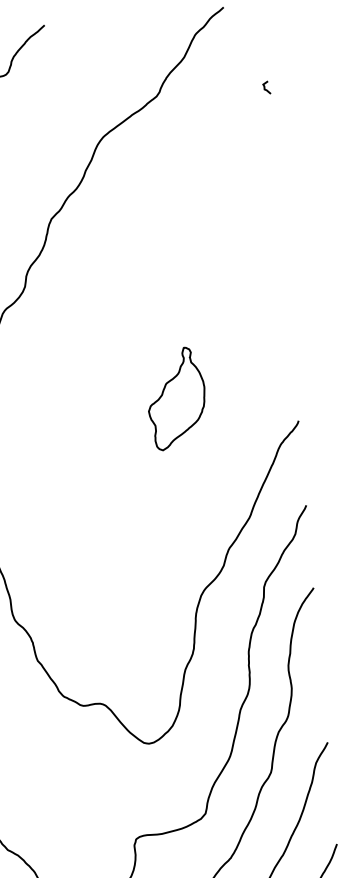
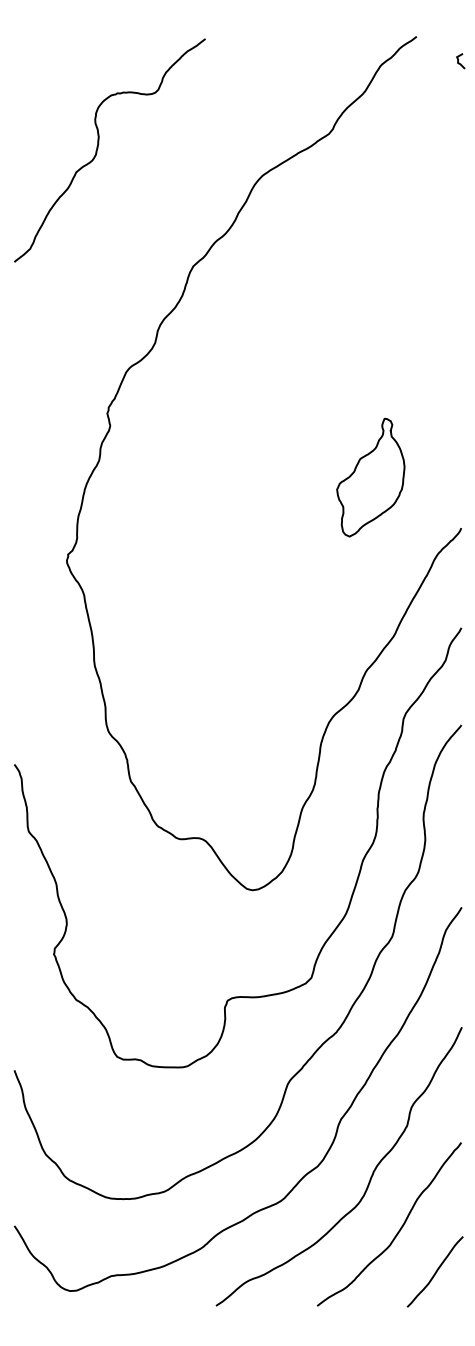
curve: (265, 88) -> (459, 62), moved
part: (176, 398) -> (370, 477), moved

